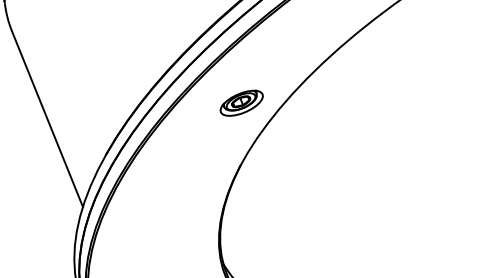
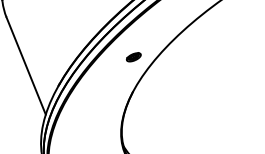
part: (241, 103) -> (133, 57), size x0.6

